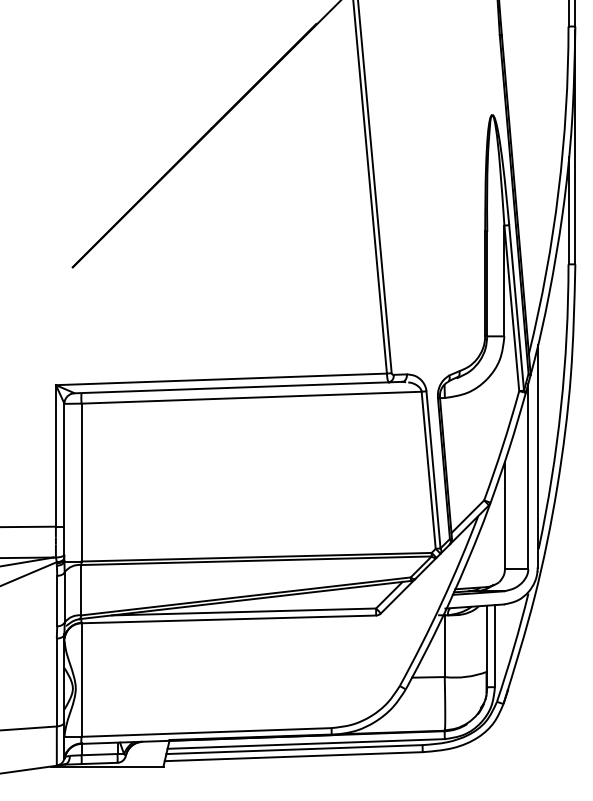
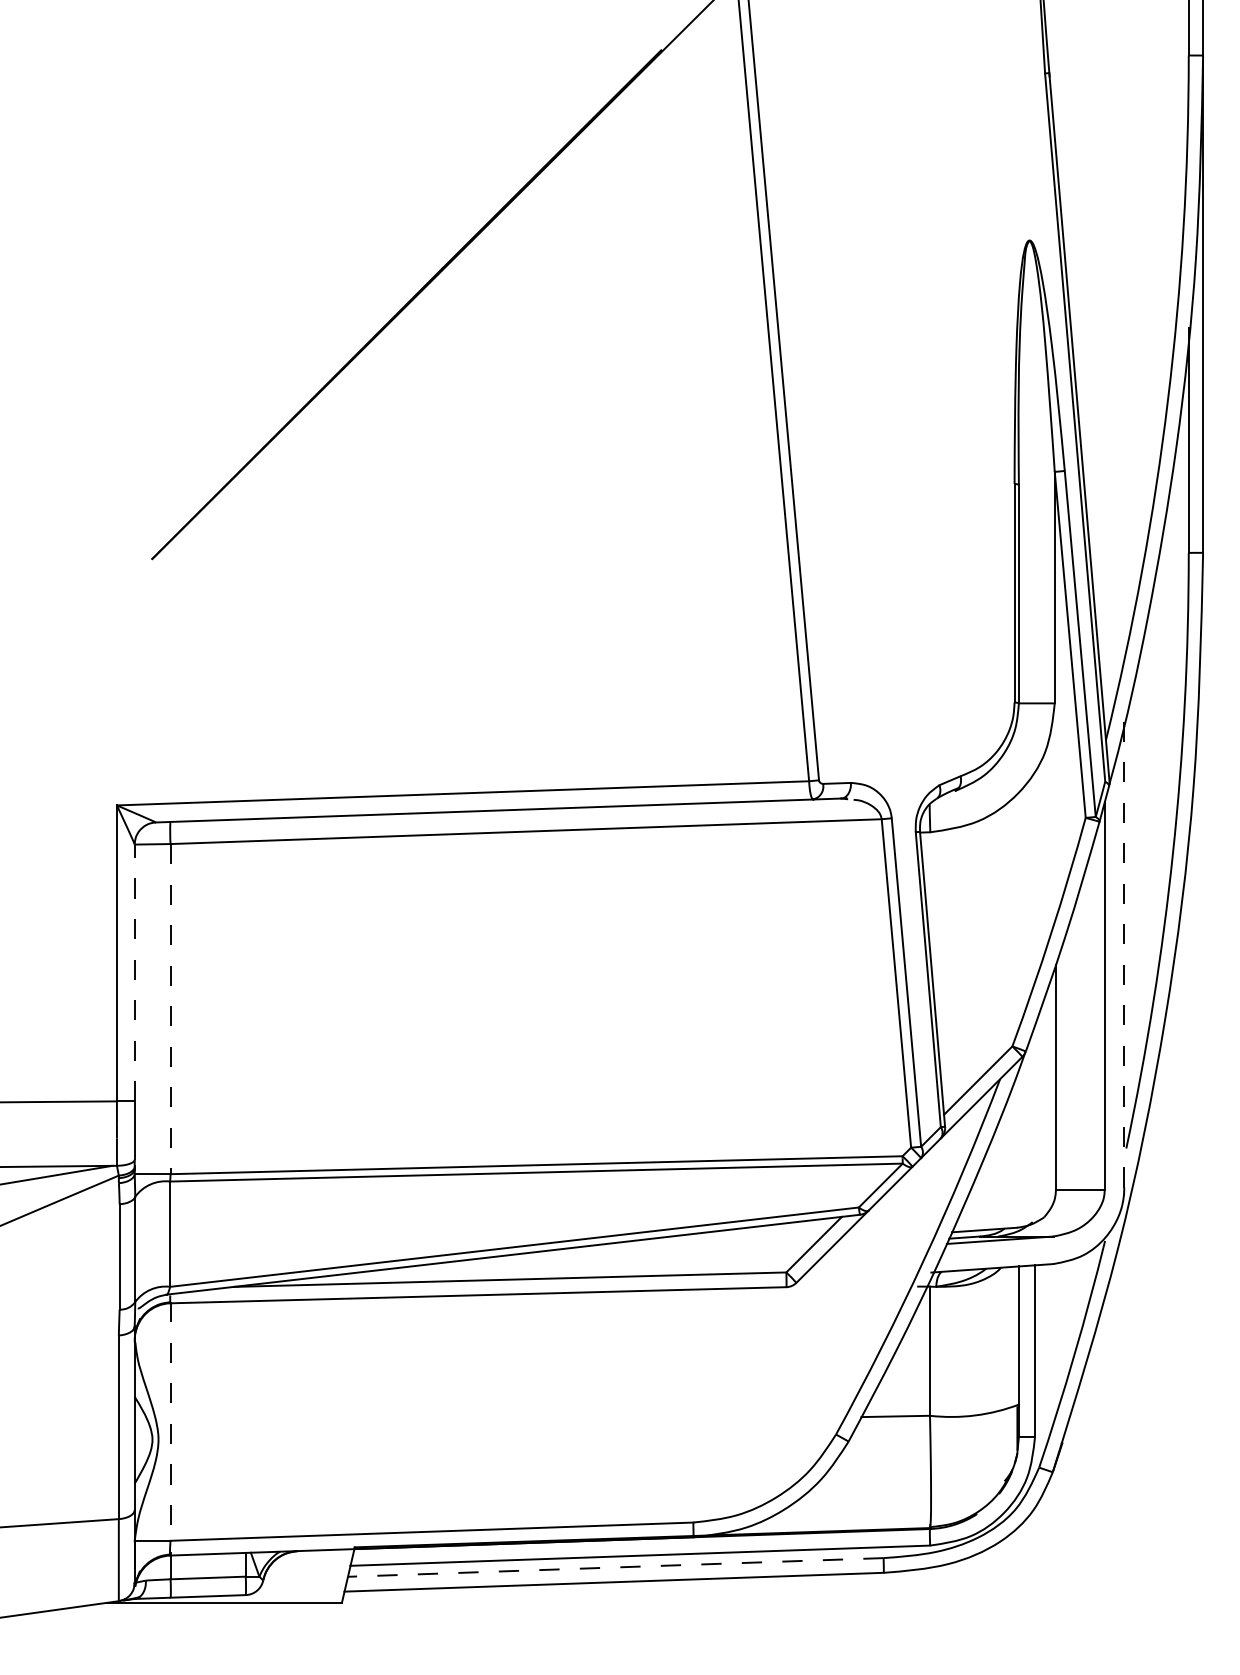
line: (537, 456) -> (1123, 954), solid -> dashed
line: (64, 464) -> (134, 971), solid -> dashed
line: (81, 482) -> (170, 1008), solid -> dashed
line: (81, 680) -> (170, 1422), solid -> dashed
line: (294, 749) -> (615, 1567), solid -> dashed

